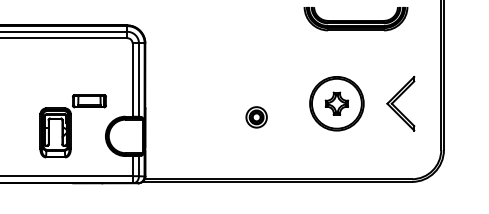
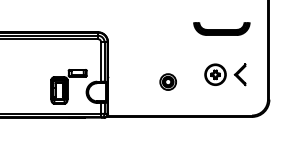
part: (362, 103) -> (225, 74), size x0.71
part: (255, 116) -> (167, 81), size x1.43

